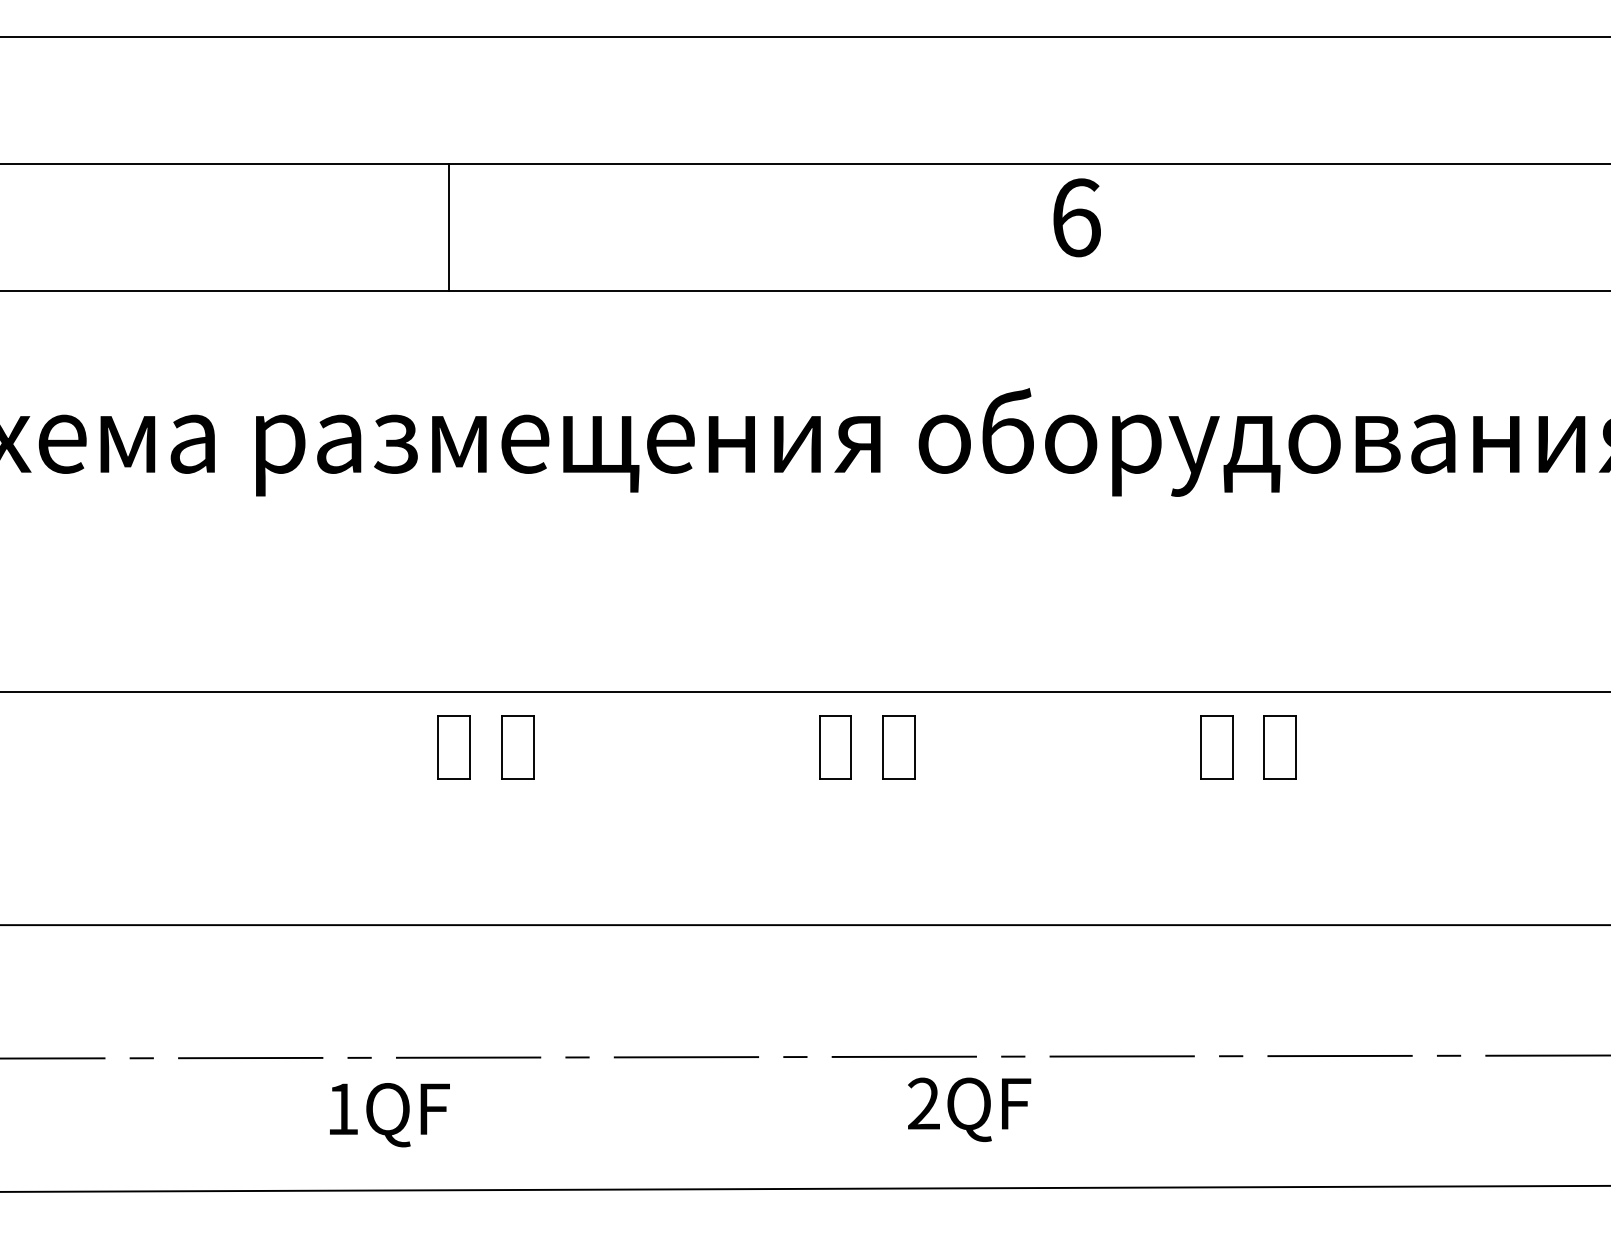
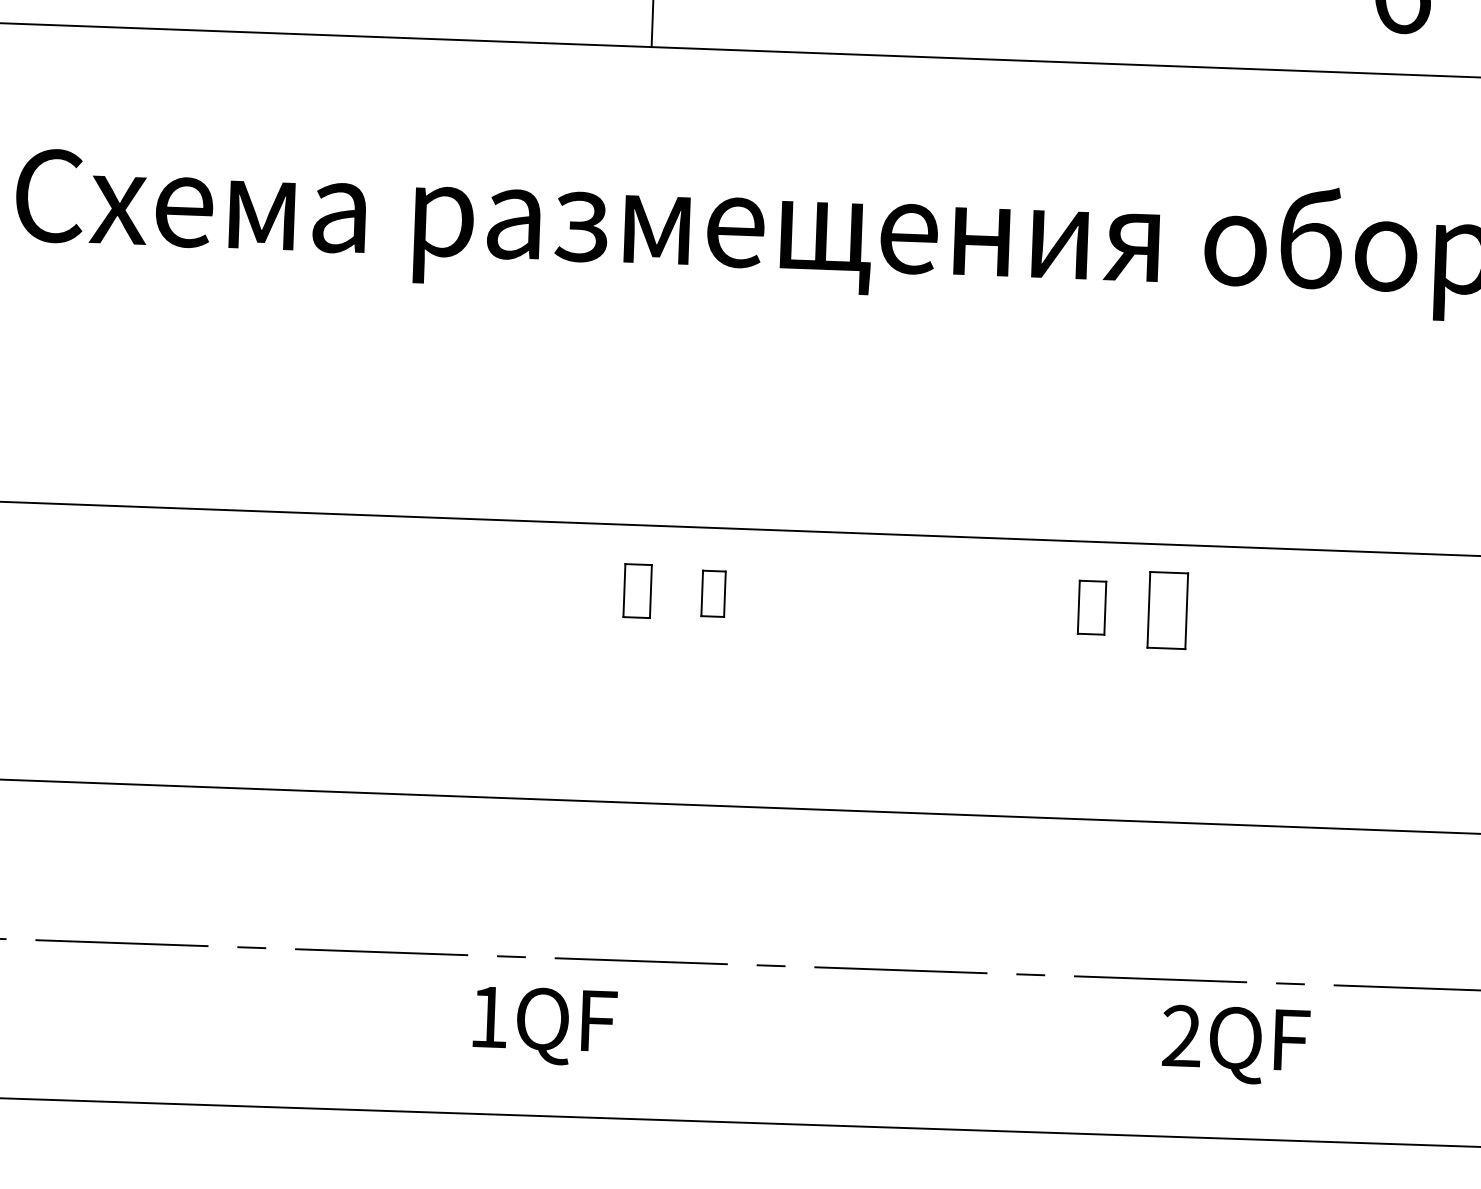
part: (453, 747) -> (636, 590), size x0.7
part: (517, 747) -> (713, 593), size x0.6
part: (835, 747) -> (1092, 607), size x0.7

